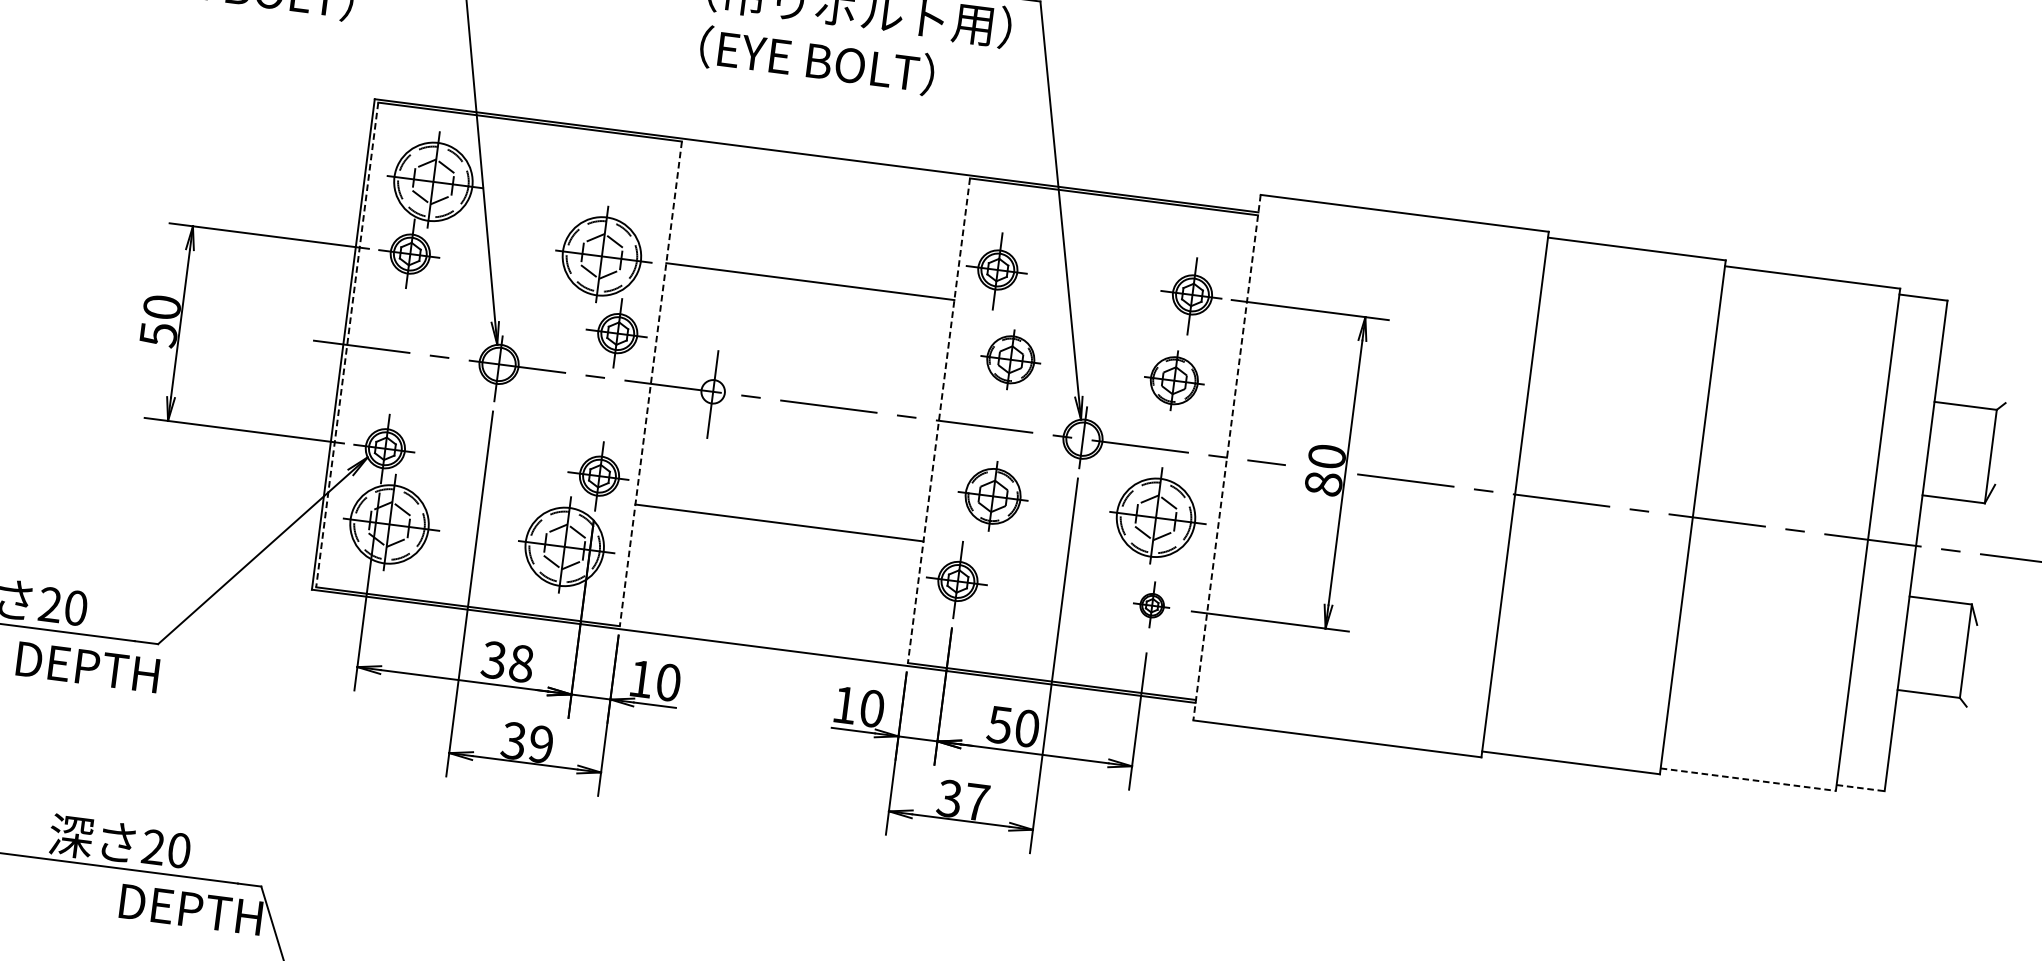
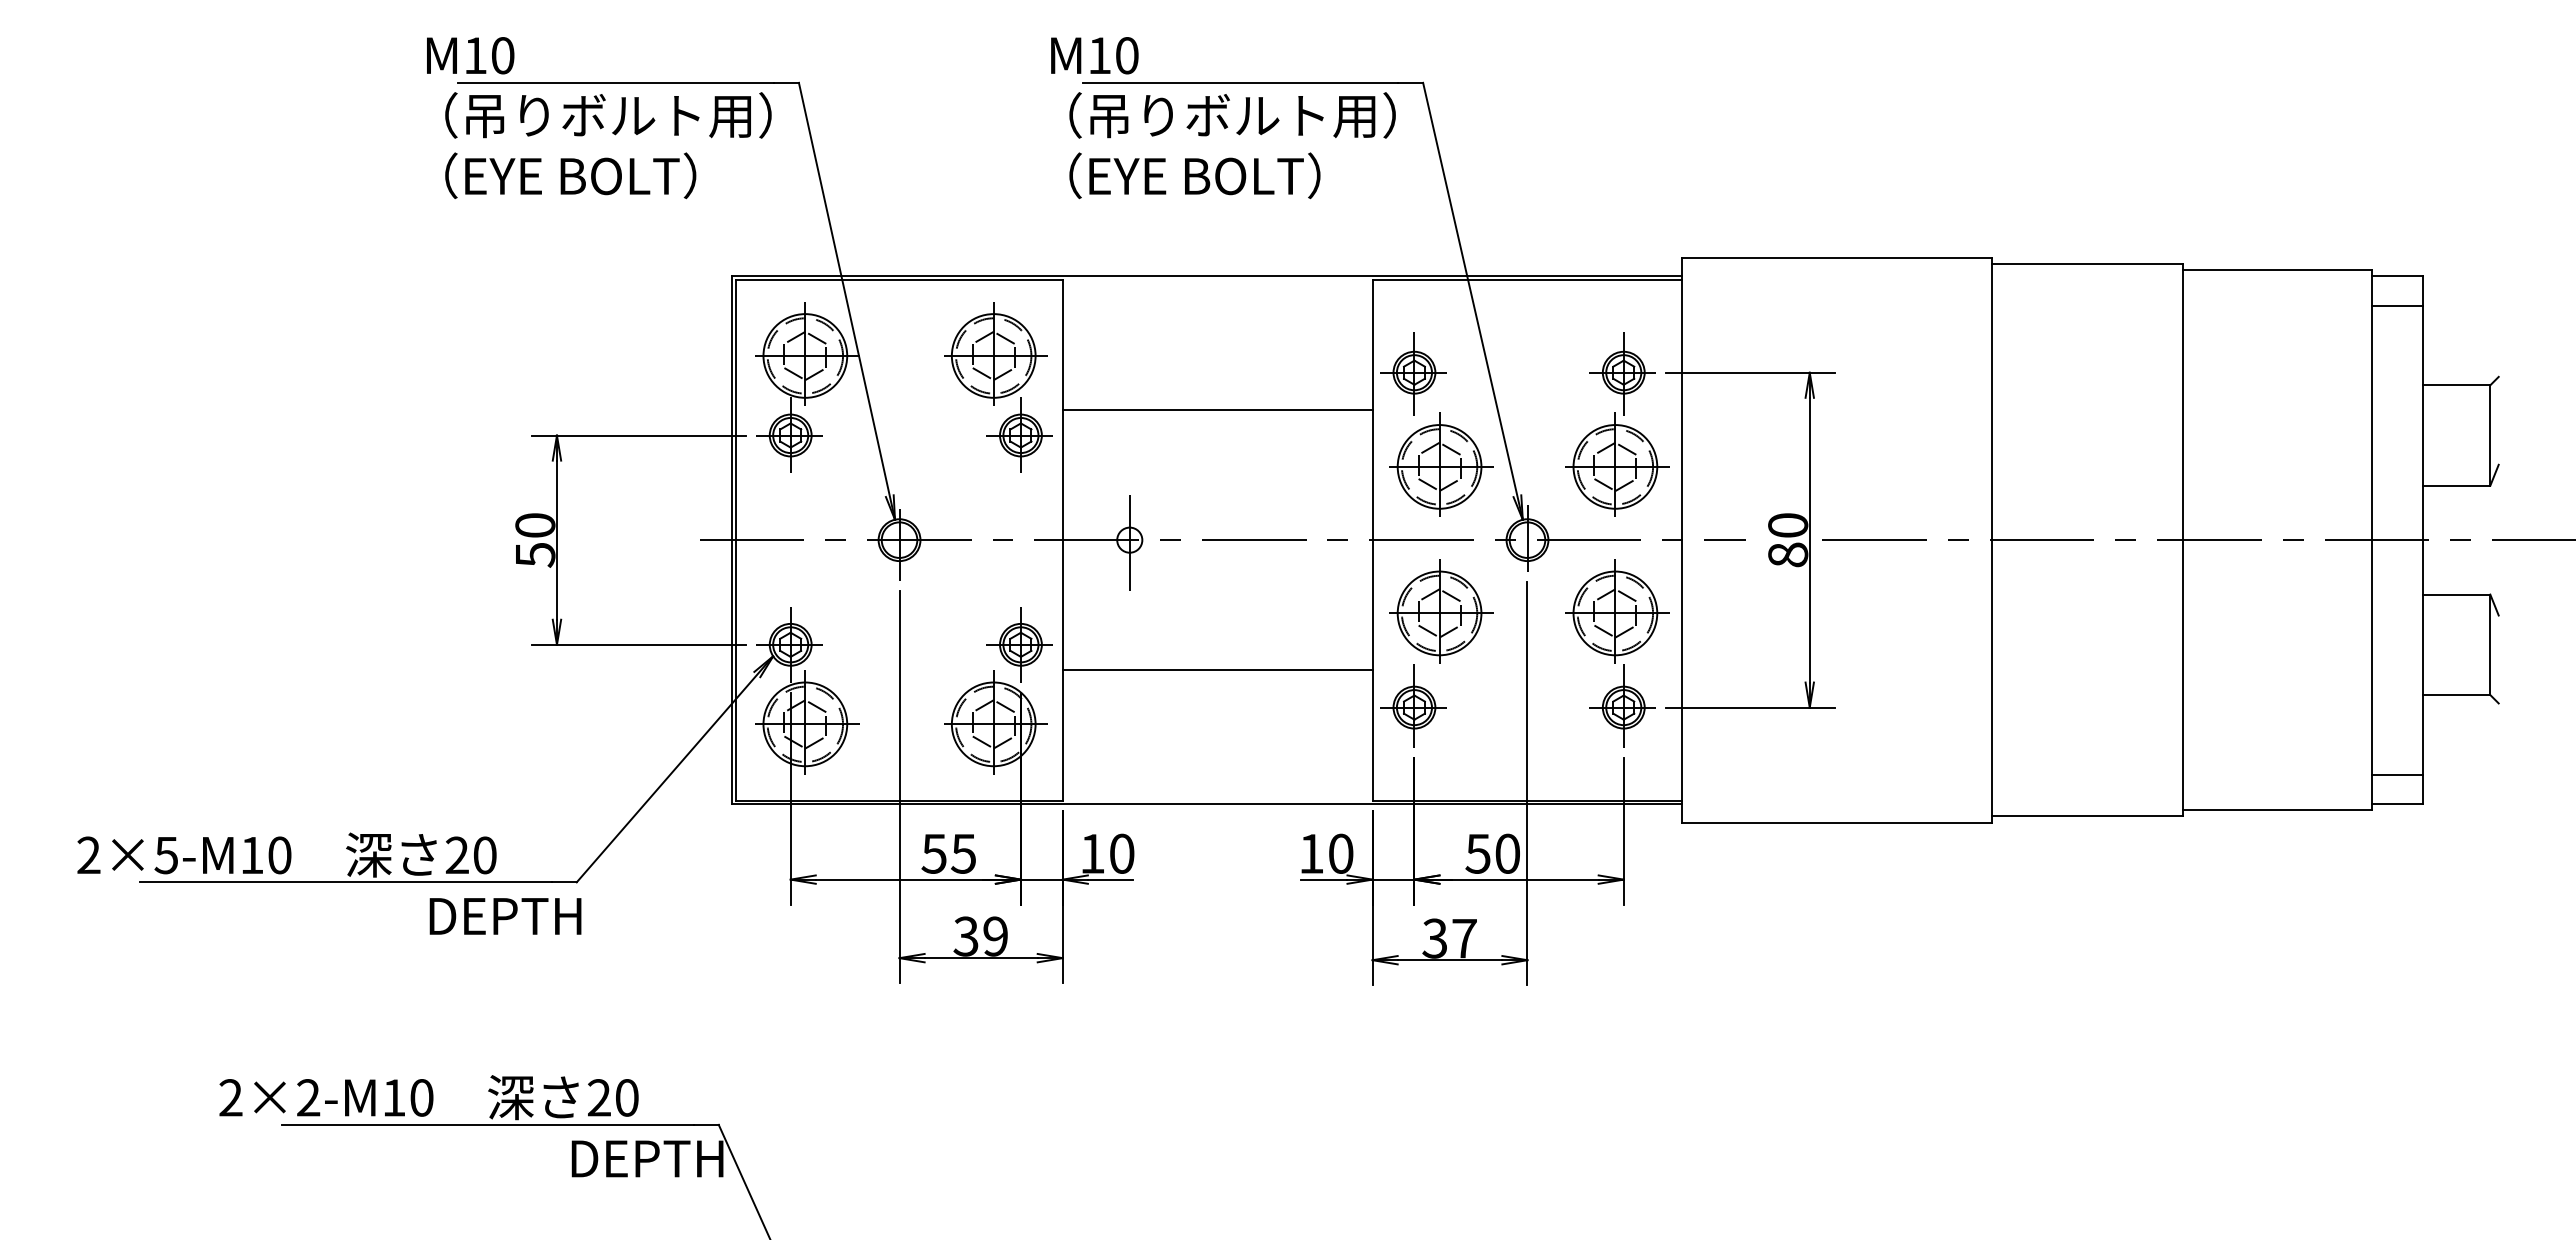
part: (602, 286) -> (998, 387), moved
line: (1919, 324) -> (2397, 305), added
line: (347, 345) -> (736, 540), dashed -> solid
part: (1012, 358) -> (1441, 464), size x1.67
part: (1175, 379) -> (1617, 464), size x1.67
line: (650, 384) -> (1062, 540), dashed -> solid
line: (938, 421) -> (1372, 540), dashed -> solid
line: (1227, 457) -> (1682, 540), dashed -> solid
part: (994, 495) -> (1441, 611), size x1.43
part: (1151, 604) -> (1622, 705), size x1.67
text: (507, 661) -> (948, 853), 38 -> 55
line: (1864, 760) -> (2397, 774), added
line: (1749, 780) -> (2278, 810), dashed -> solid
line: (1860, 787) -> (2397, 803), dashed -> solid

